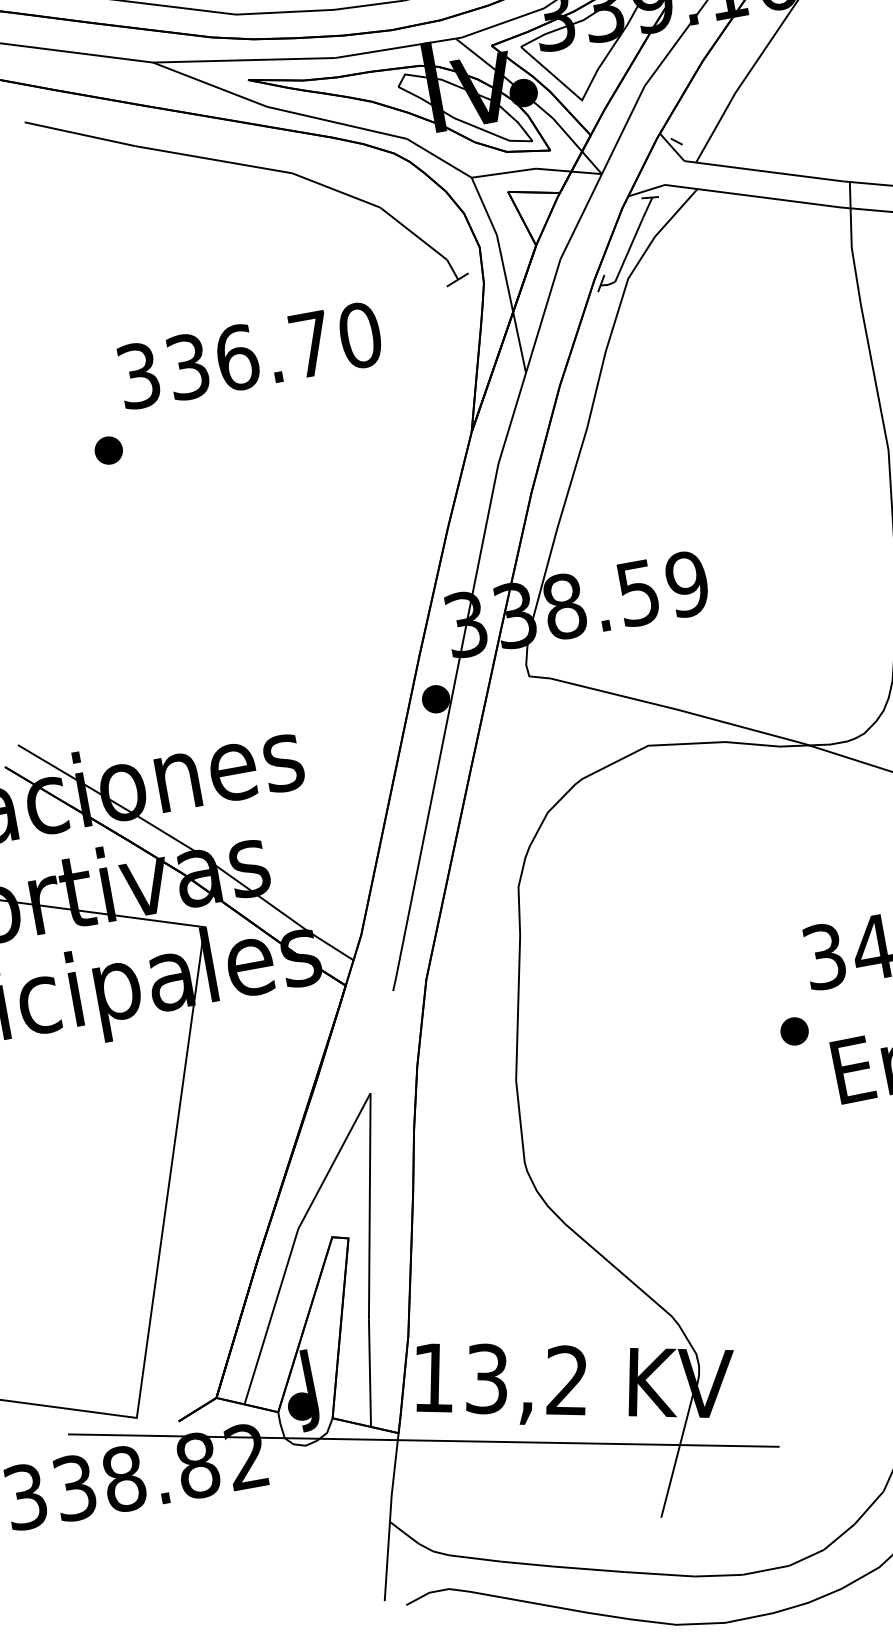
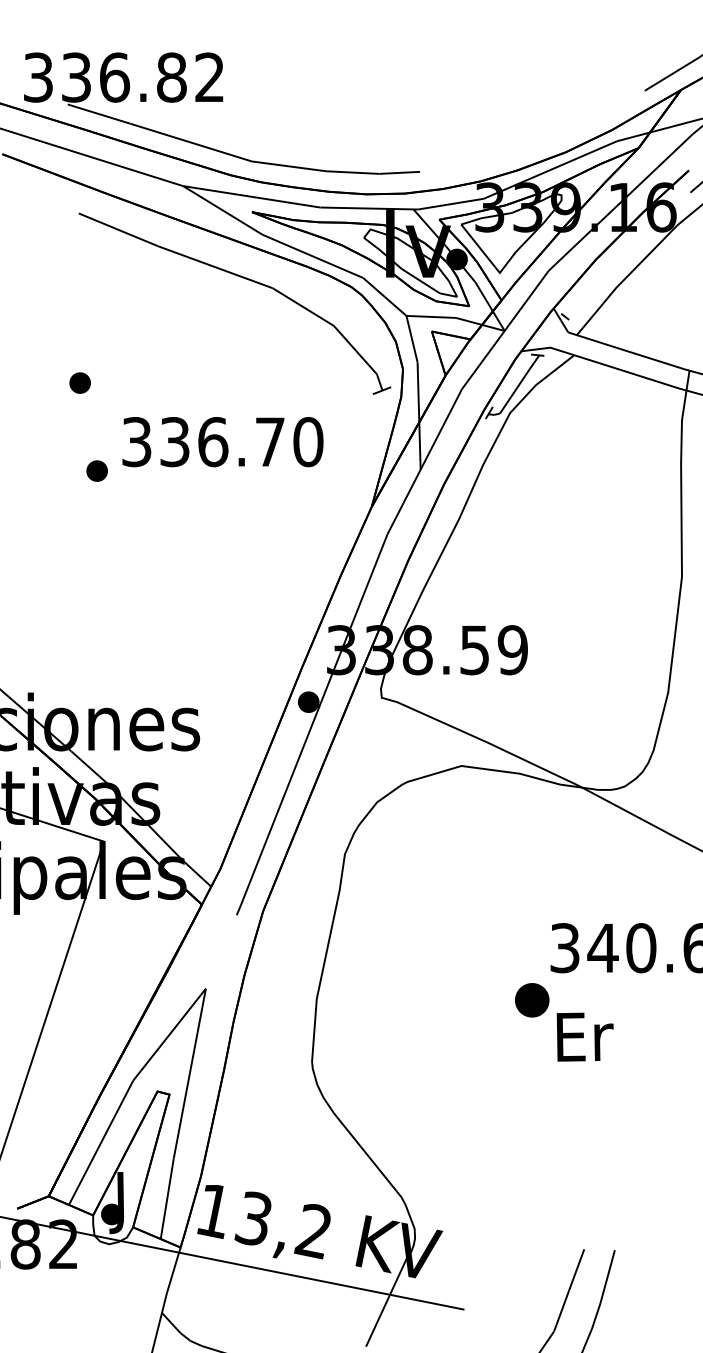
part: (65, 340) -> (79, 382), added
text: (249, 356) -> (222, 442), moved
part: (794, 1030) -> (532, 999), size x1.6

